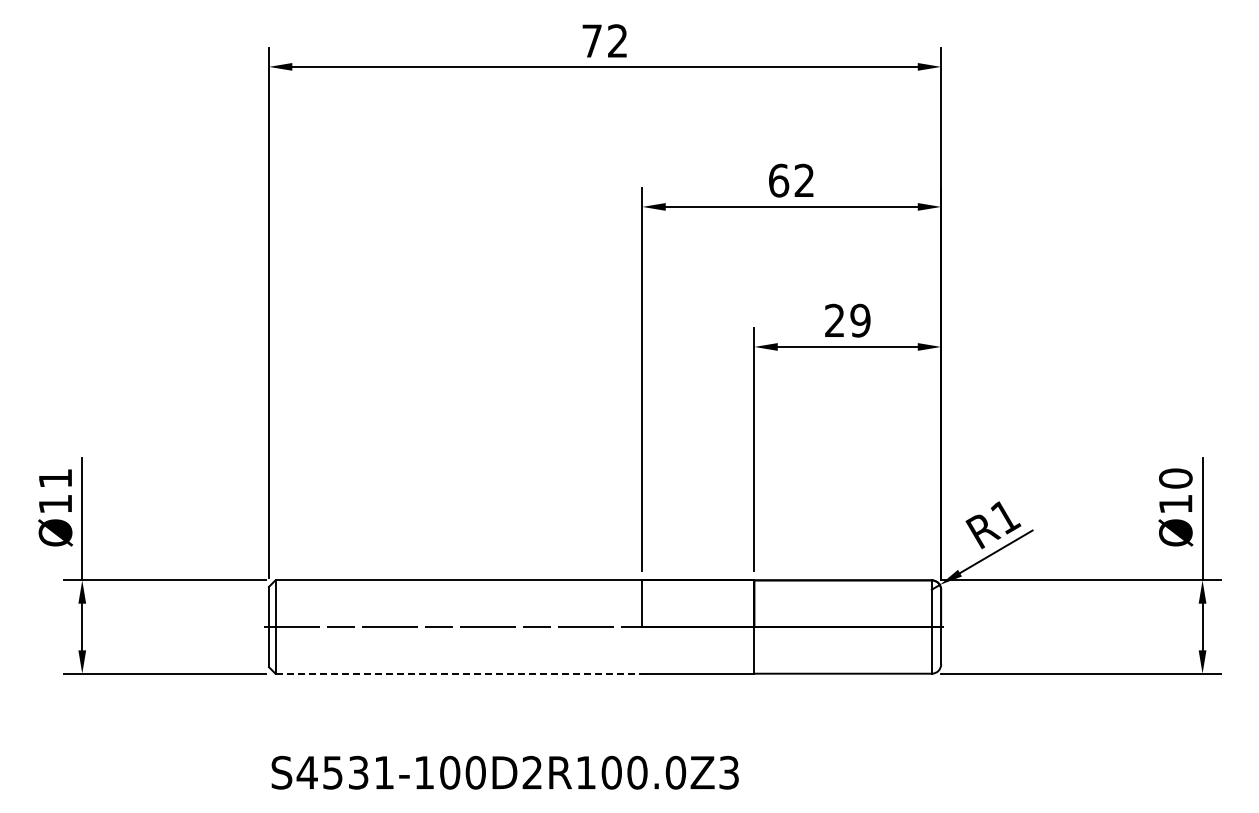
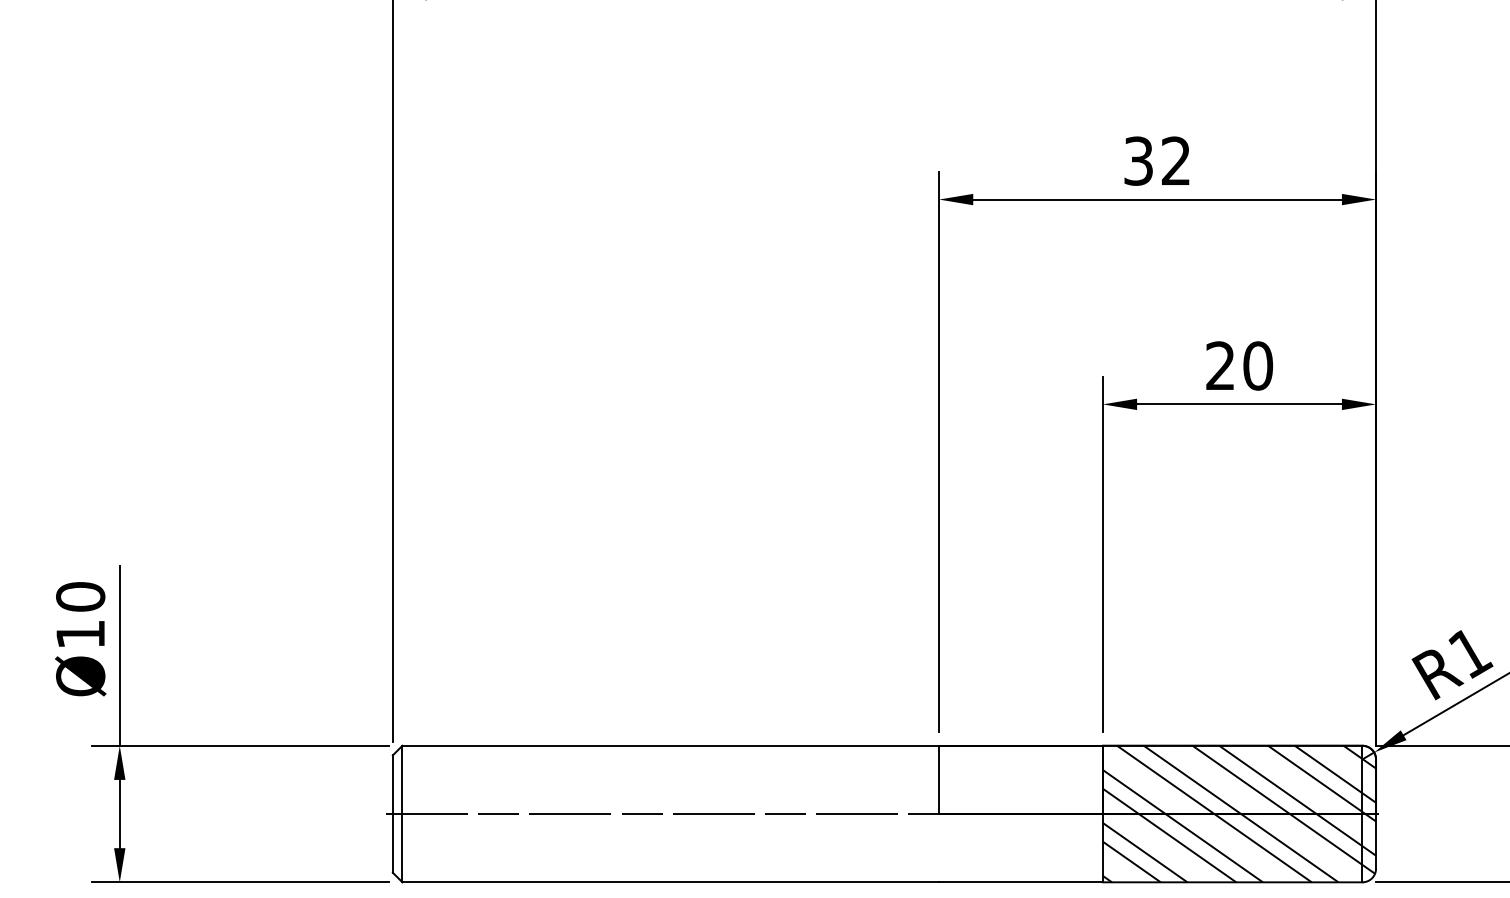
text: (779, 180) -> (1139, 160), 62 -> 32
text: (860, 320) -> (1258, 365), 29 -> 20
text: (55, 478) -> (80, 596), Ø11 -> Ø10
hatch: (847, 626) -> (1239, 813), added
line: (459, 673) -> (671, 882), dashed -> solid

